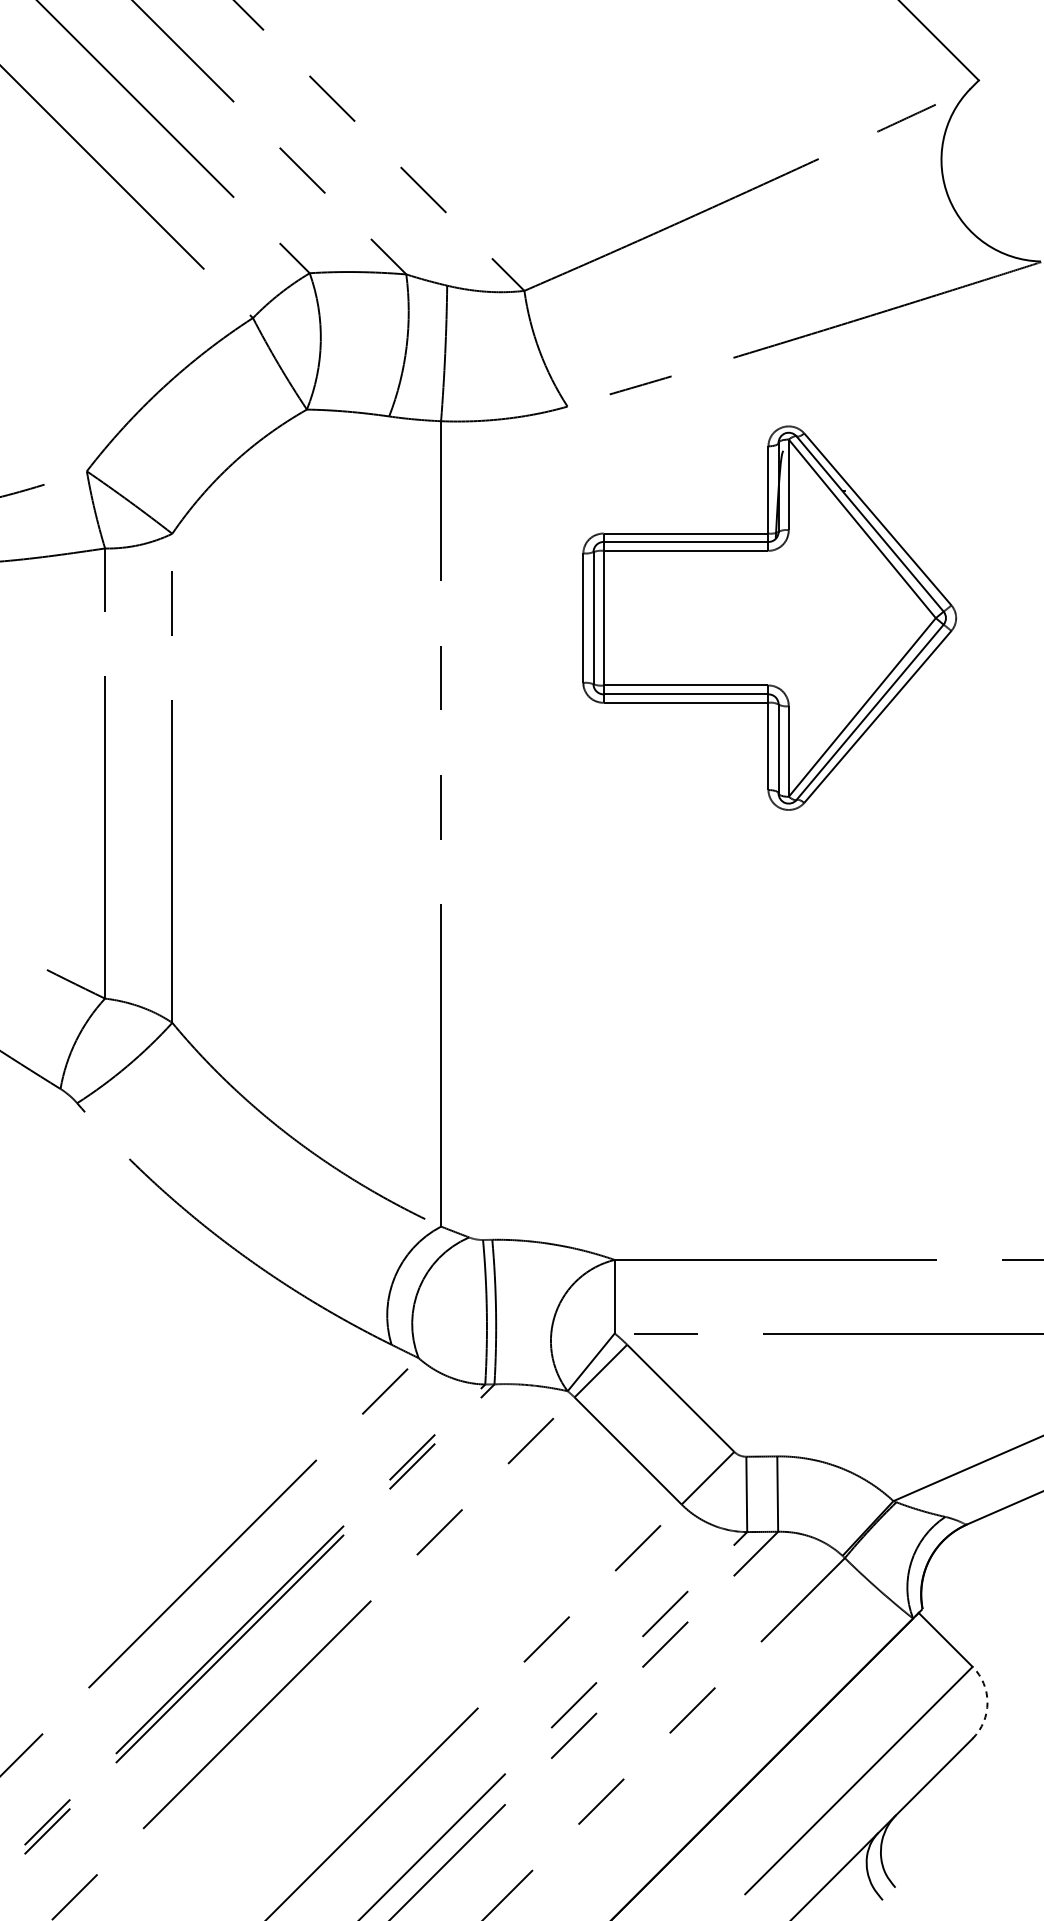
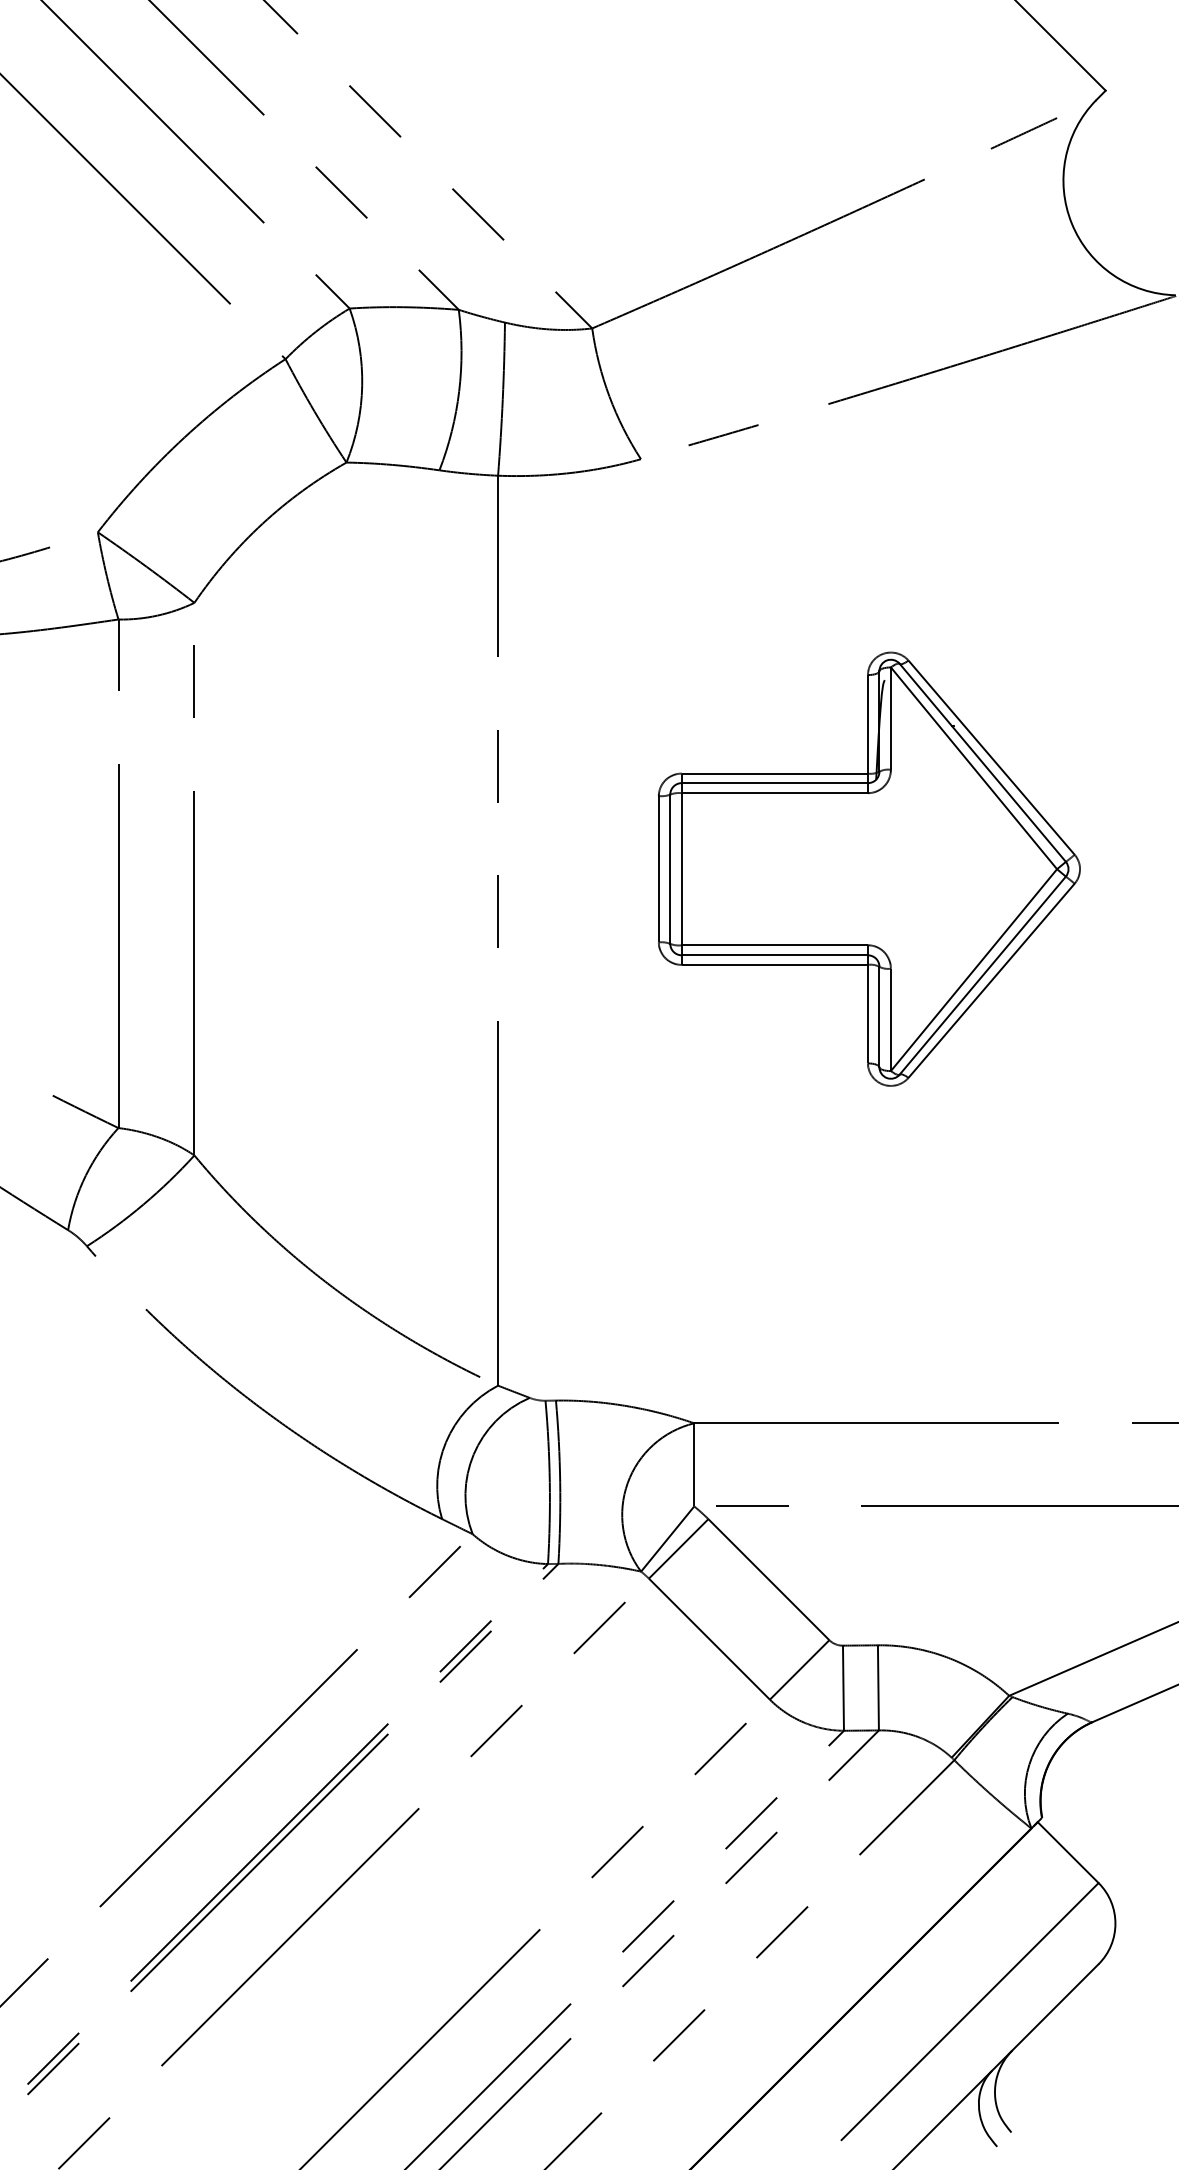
part: (768, 617) -> (868, 868), moved
arc: (987, 1702) -> (1115, 1923), dashed -> solid

